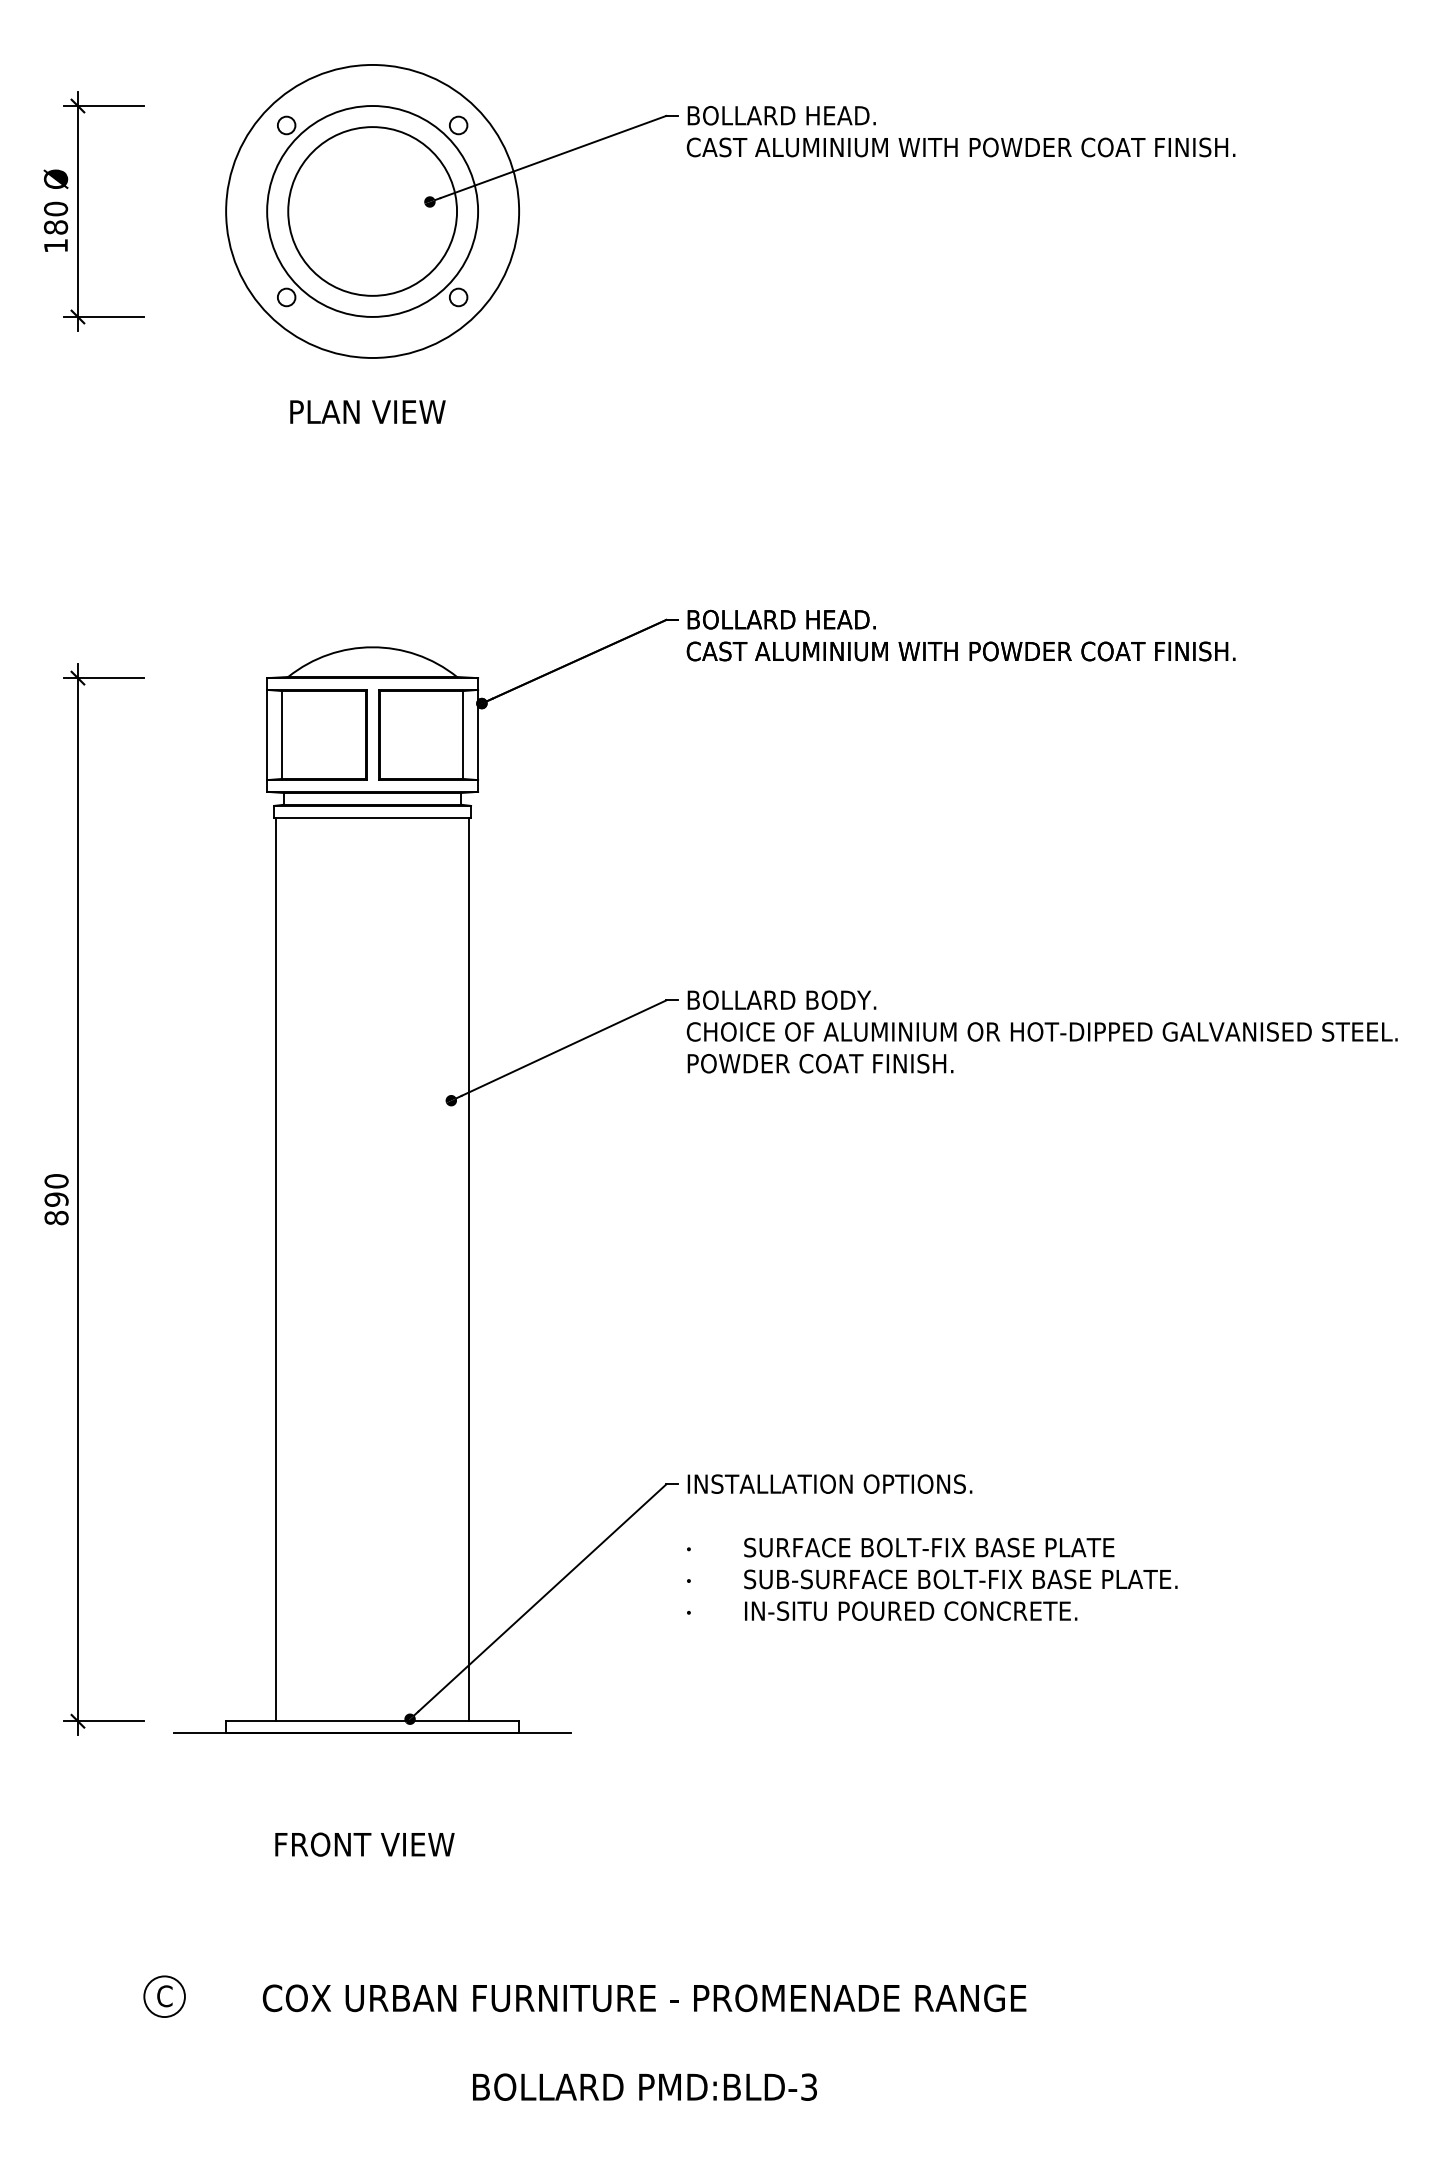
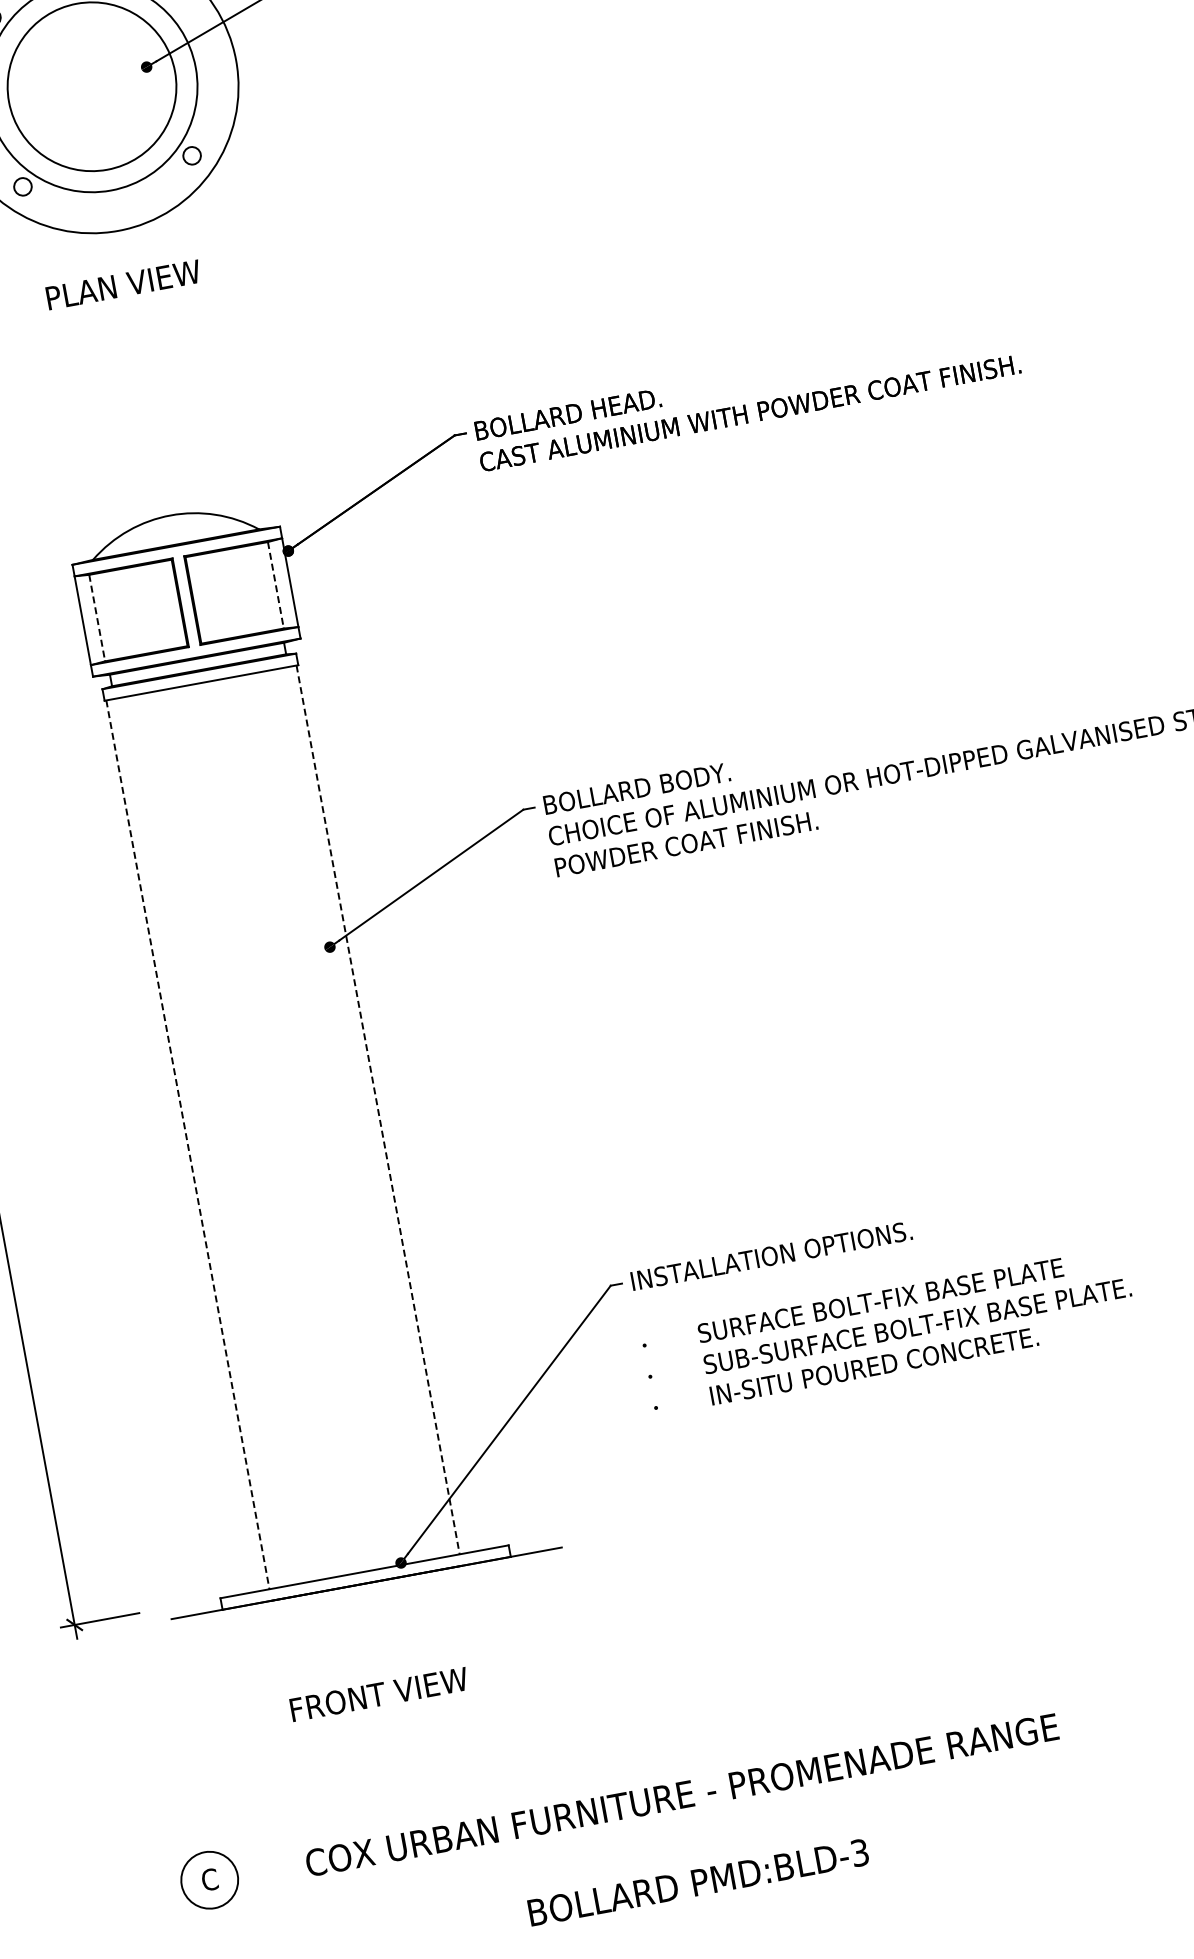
line: (281, 735) -> (96, 618), solid -> dashed
line: (463, 735) -> (276, 585), solid -> dashed
line: (275, 1269) -> (187, 1144), solid -> dashed
line: (469, 1269) -> (378, 1109), solid -> dashed
circle: (164, 1996) -> (209, 1880), size x1.4

